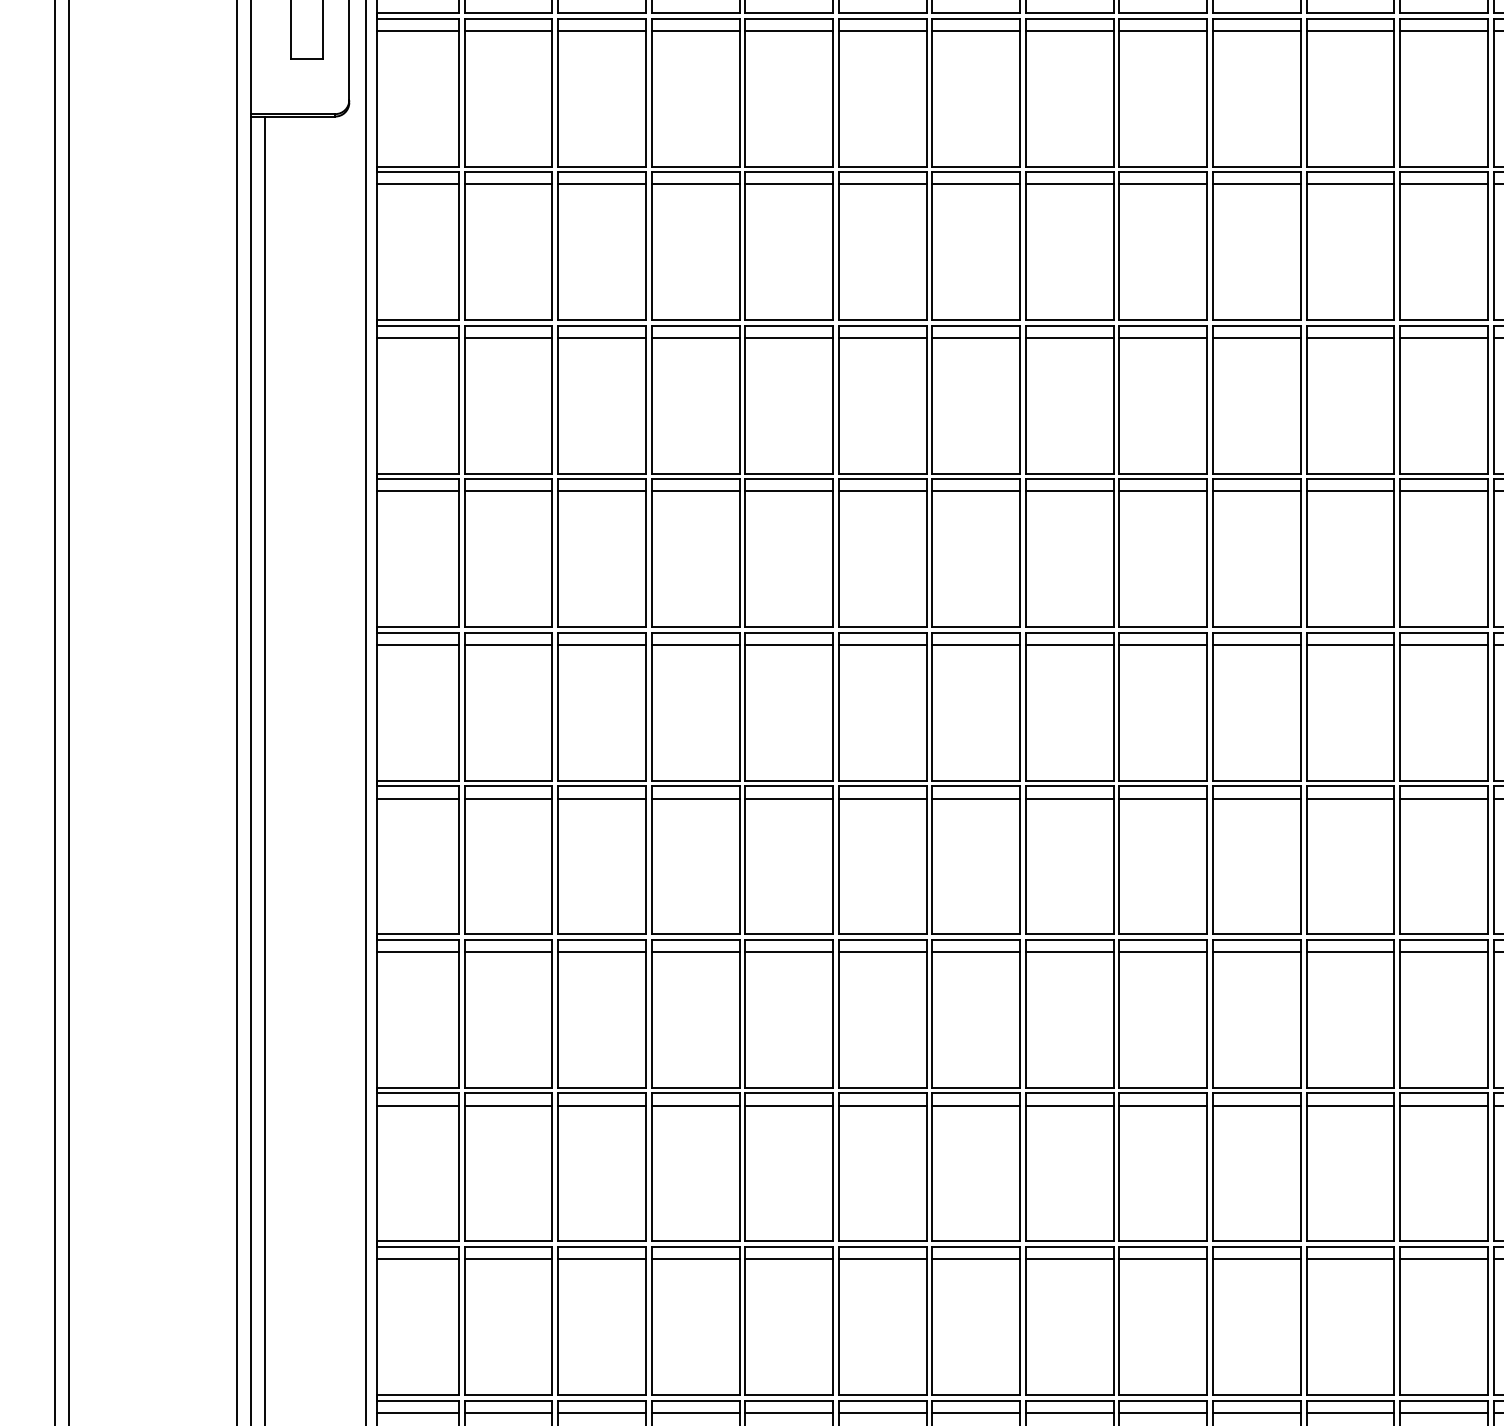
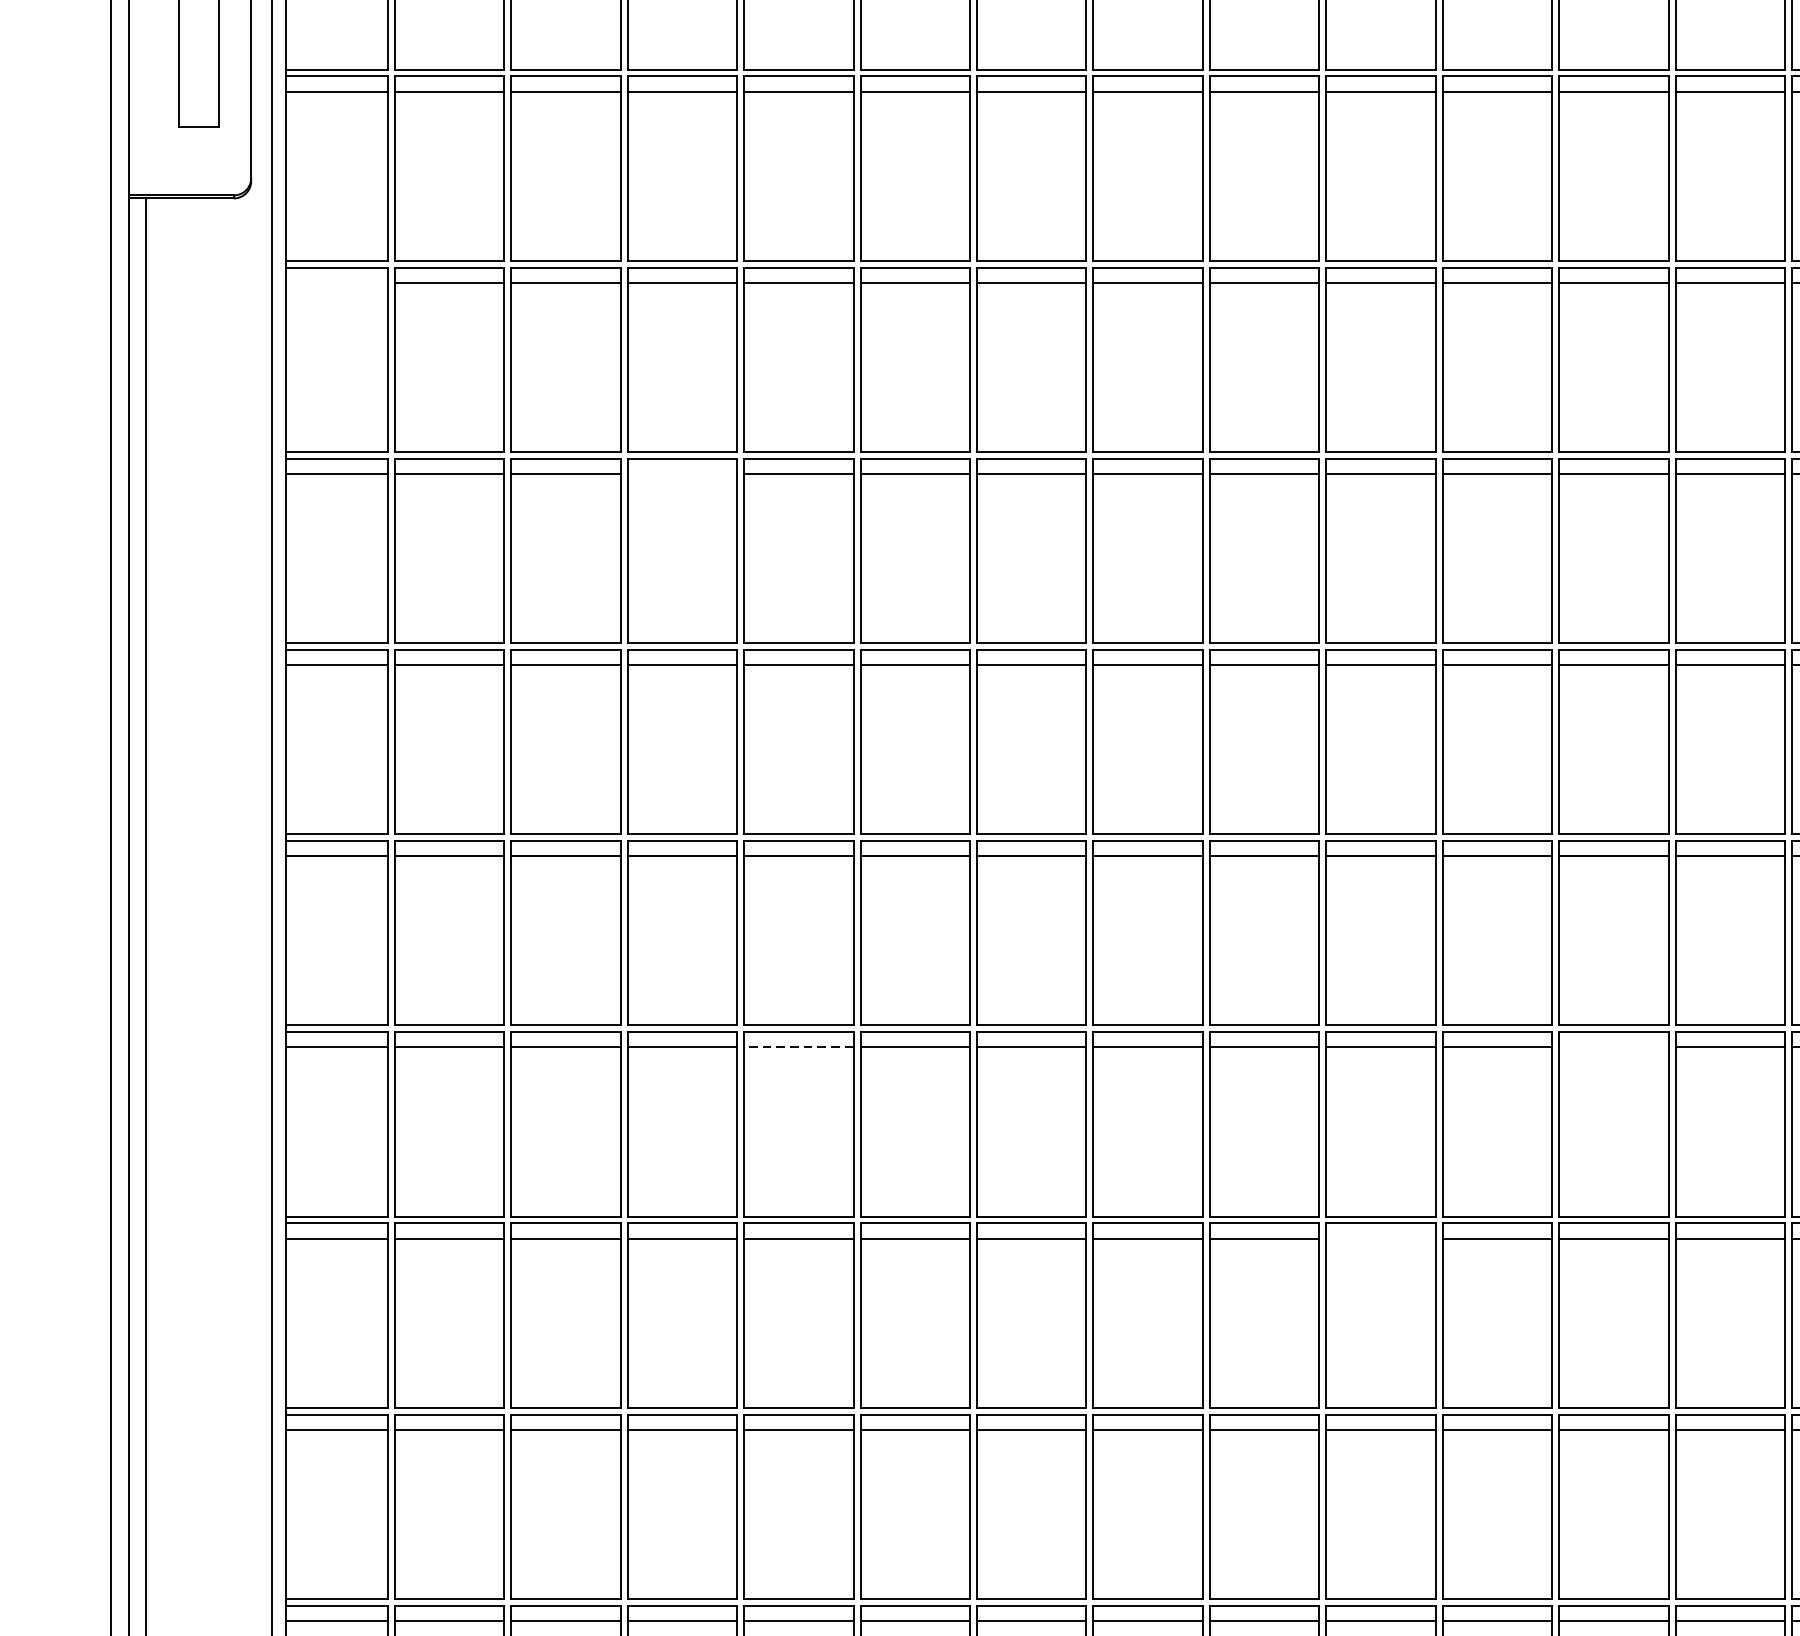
line: (417, 184) -> (336, 283), removed
line: (695, 337) -> (682, 473), removed
line: (789, 798) -> (799, 1047), solid -> dashed
line: (1443, 798) -> (1613, 1047), removed
line: (1256, 952) -> (1380, 1239), removed

